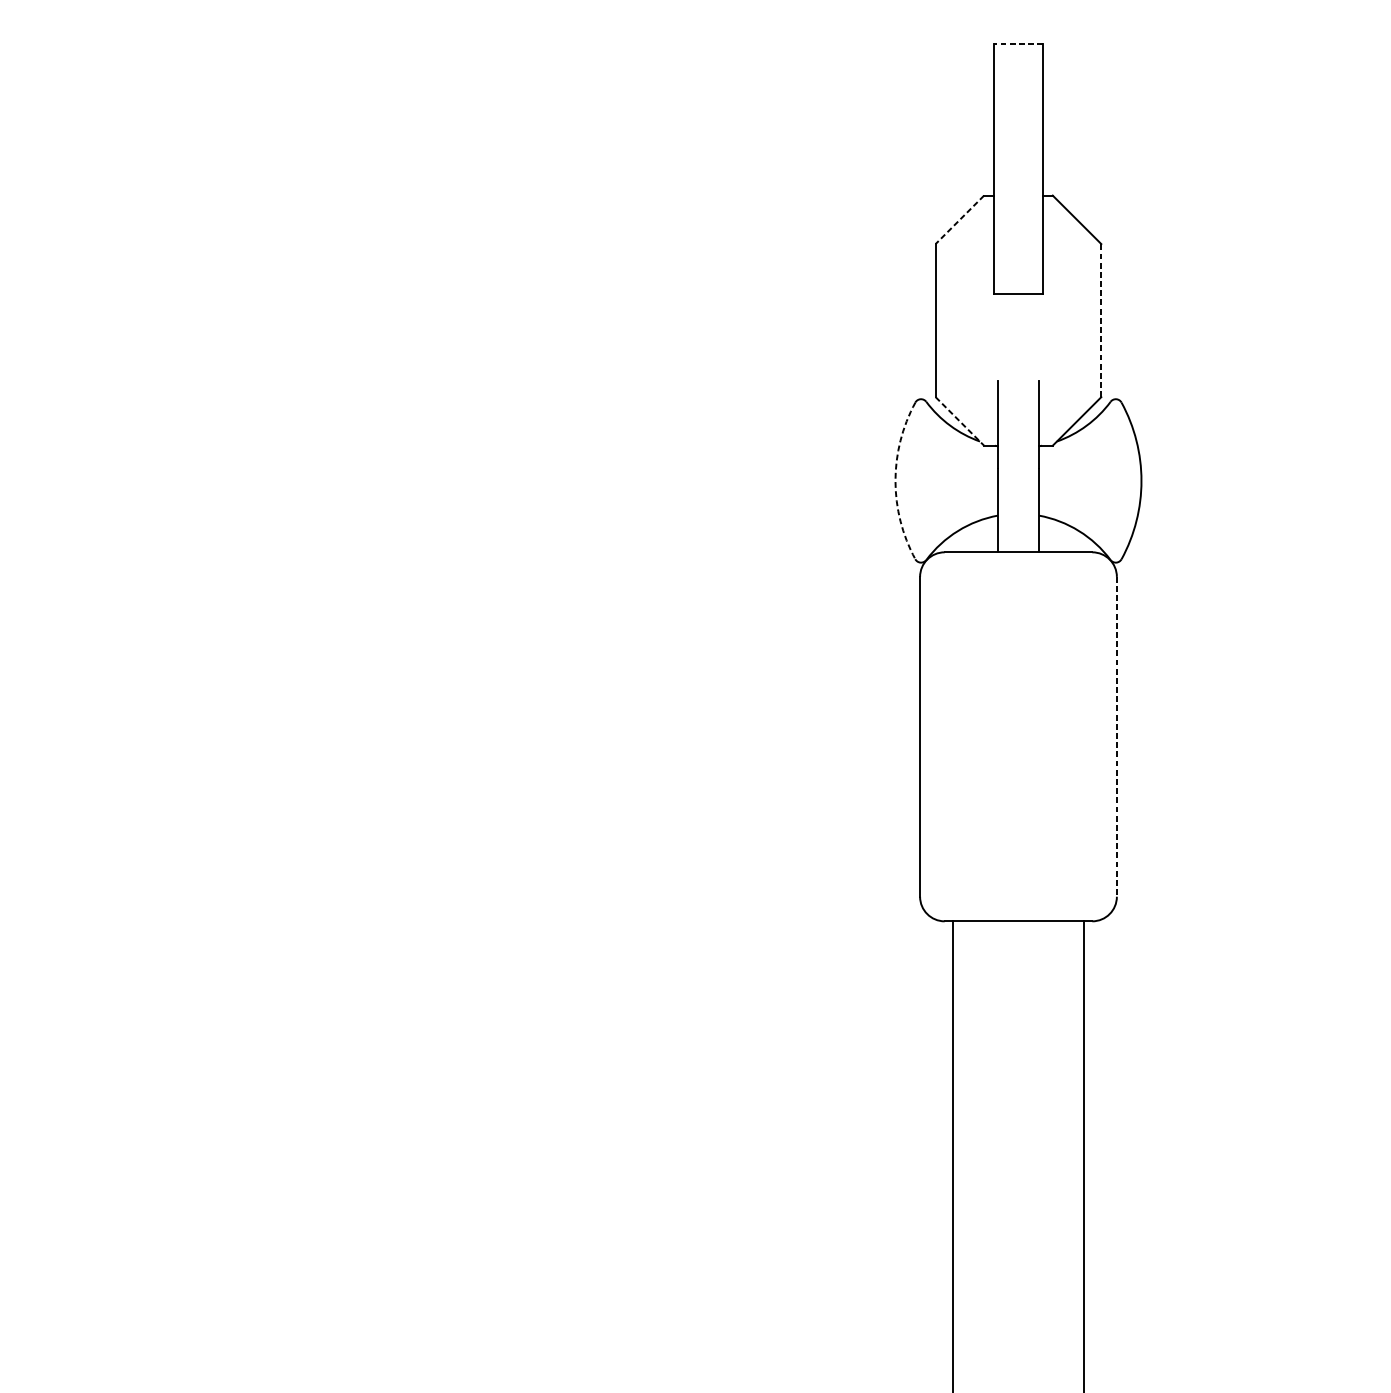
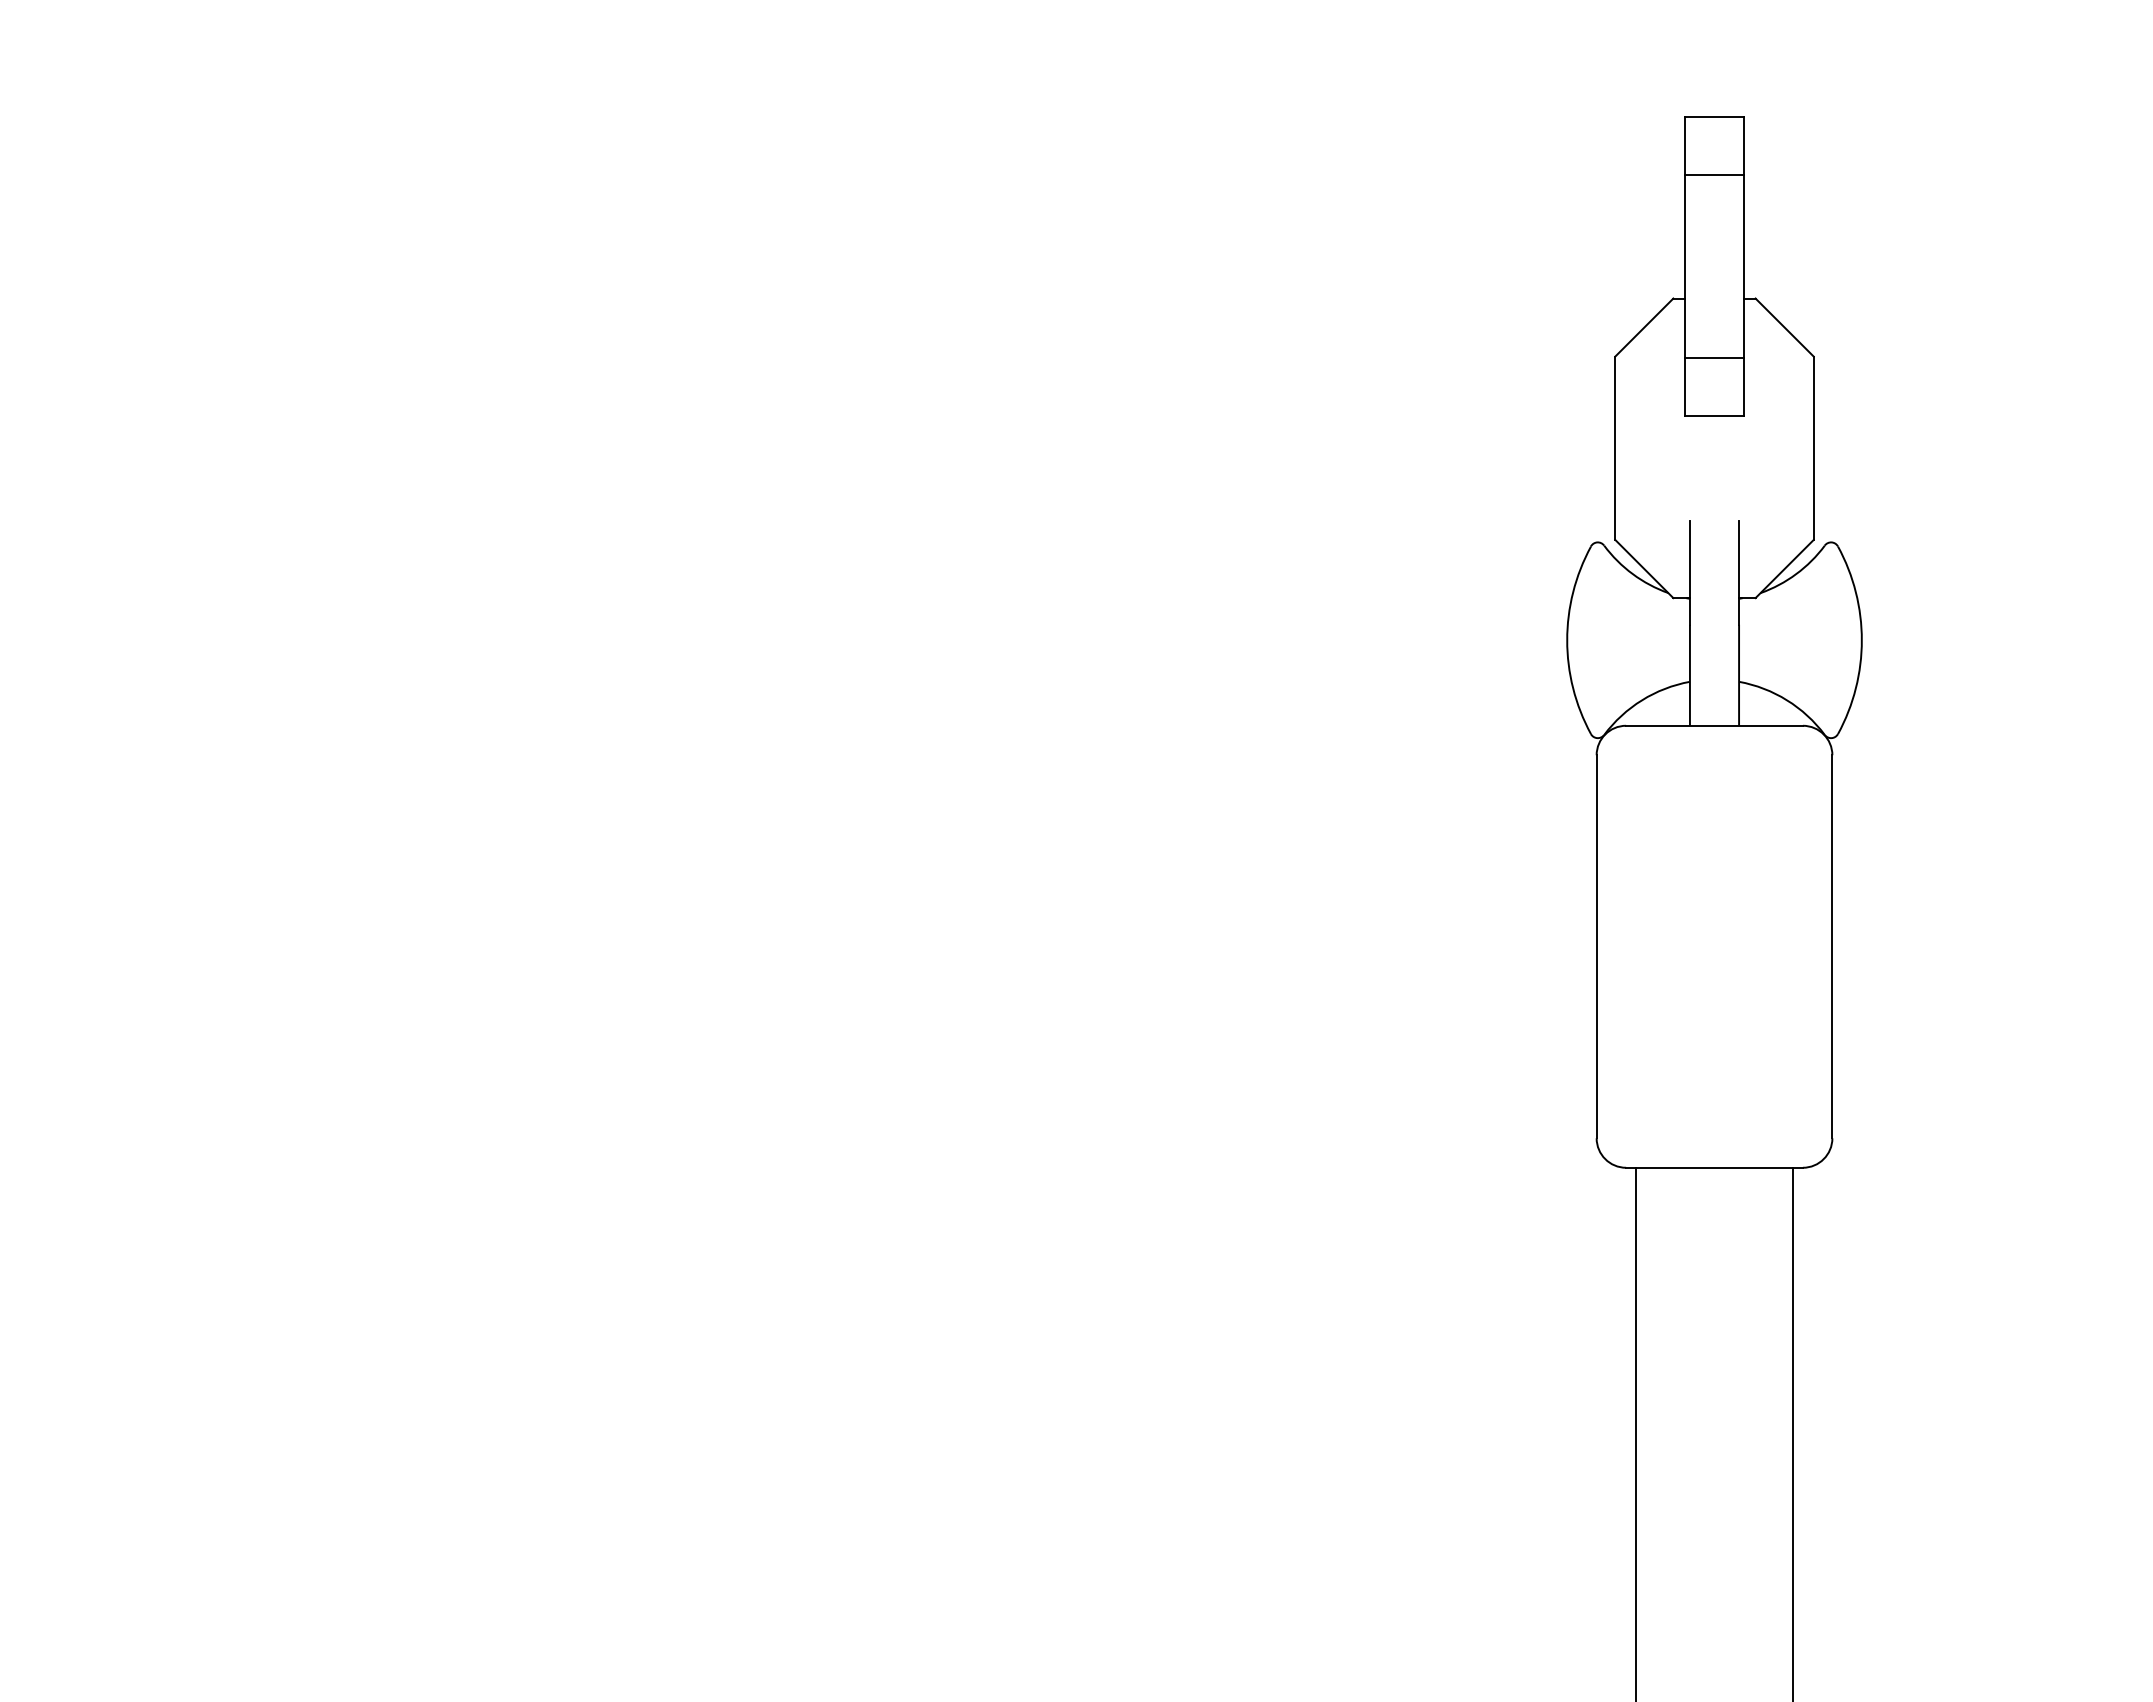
line: (1018, 43) -> (1714, 116), dashed -> solid
line: (1018, 92) -> (1714, 174), added
line: (959, 219) -> (1643, 327), dashed -> solid
line: (1018, 245) -> (1714, 358), added
line: (1101, 320) -> (1813, 448), dashed -> solid
line: (960, 421) -> (1644, 569), dashed -> solid
arc: (895, 481) -> (1567, 640), dashed -> solid
line: (1116, 736) -> (1832, 946), dashed -> solid

